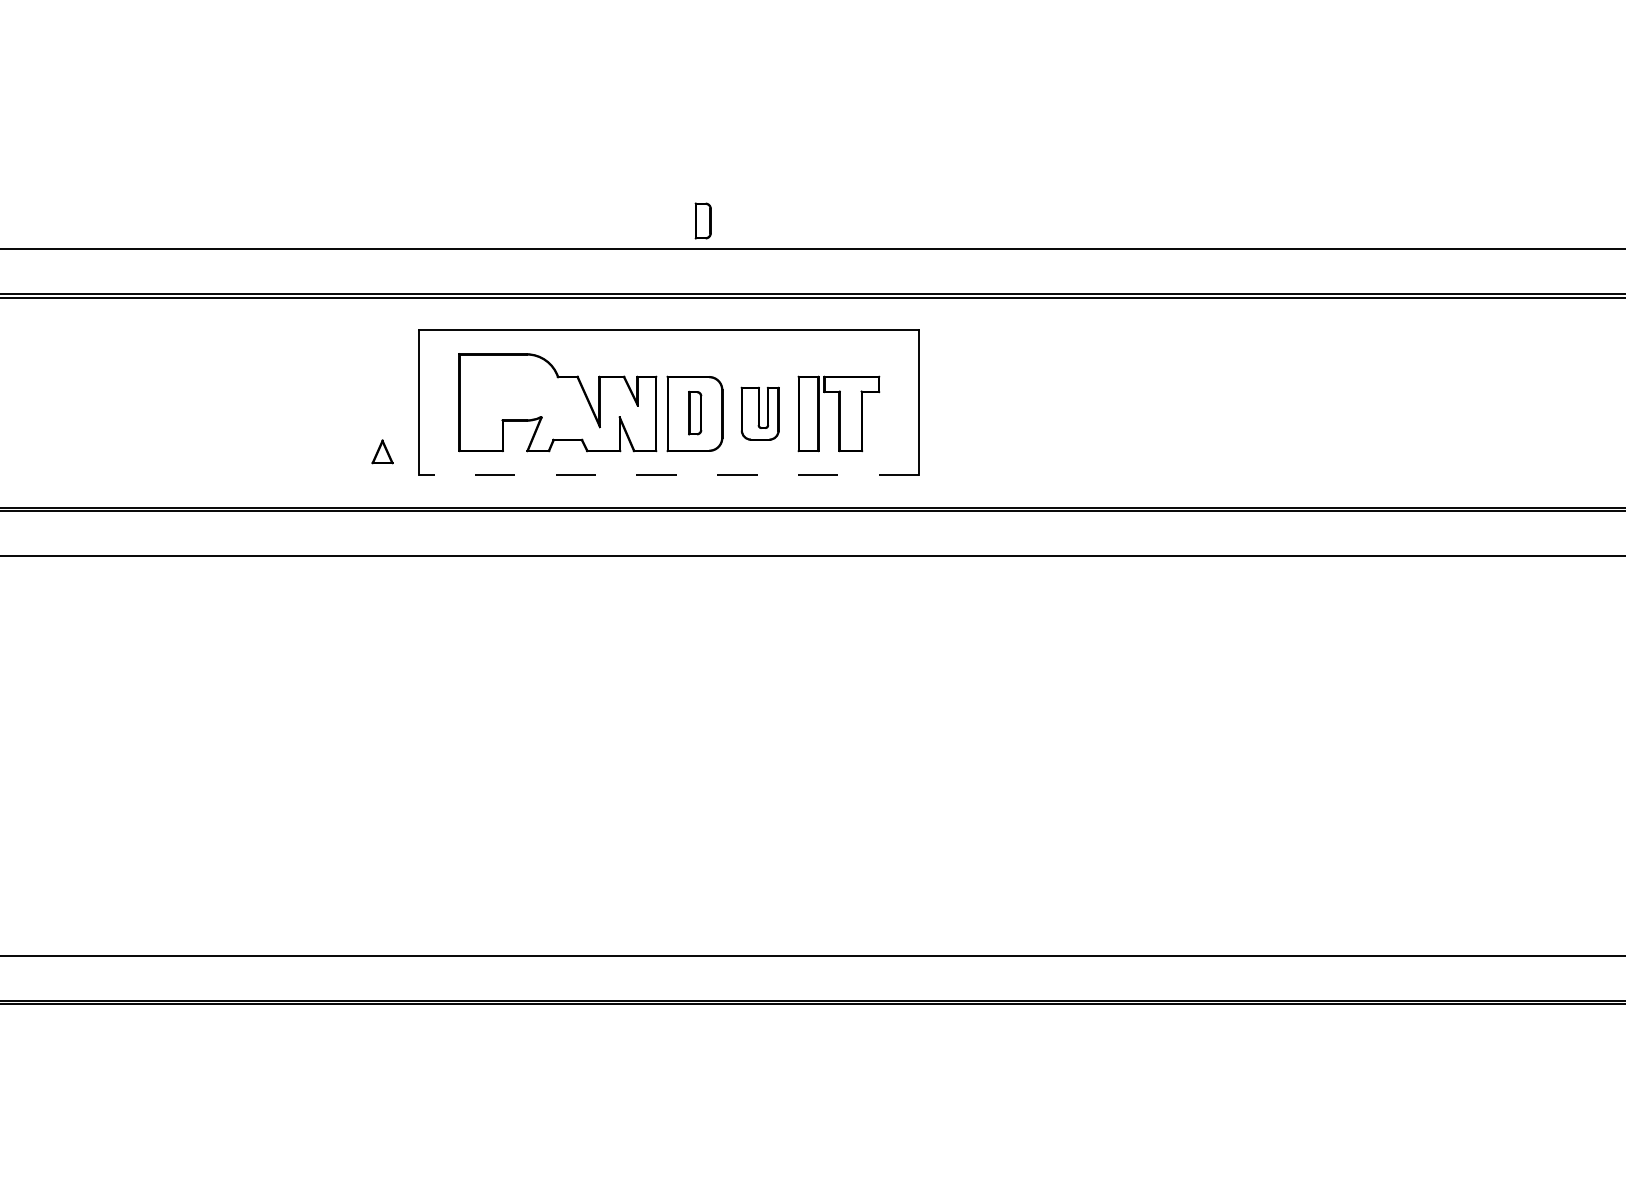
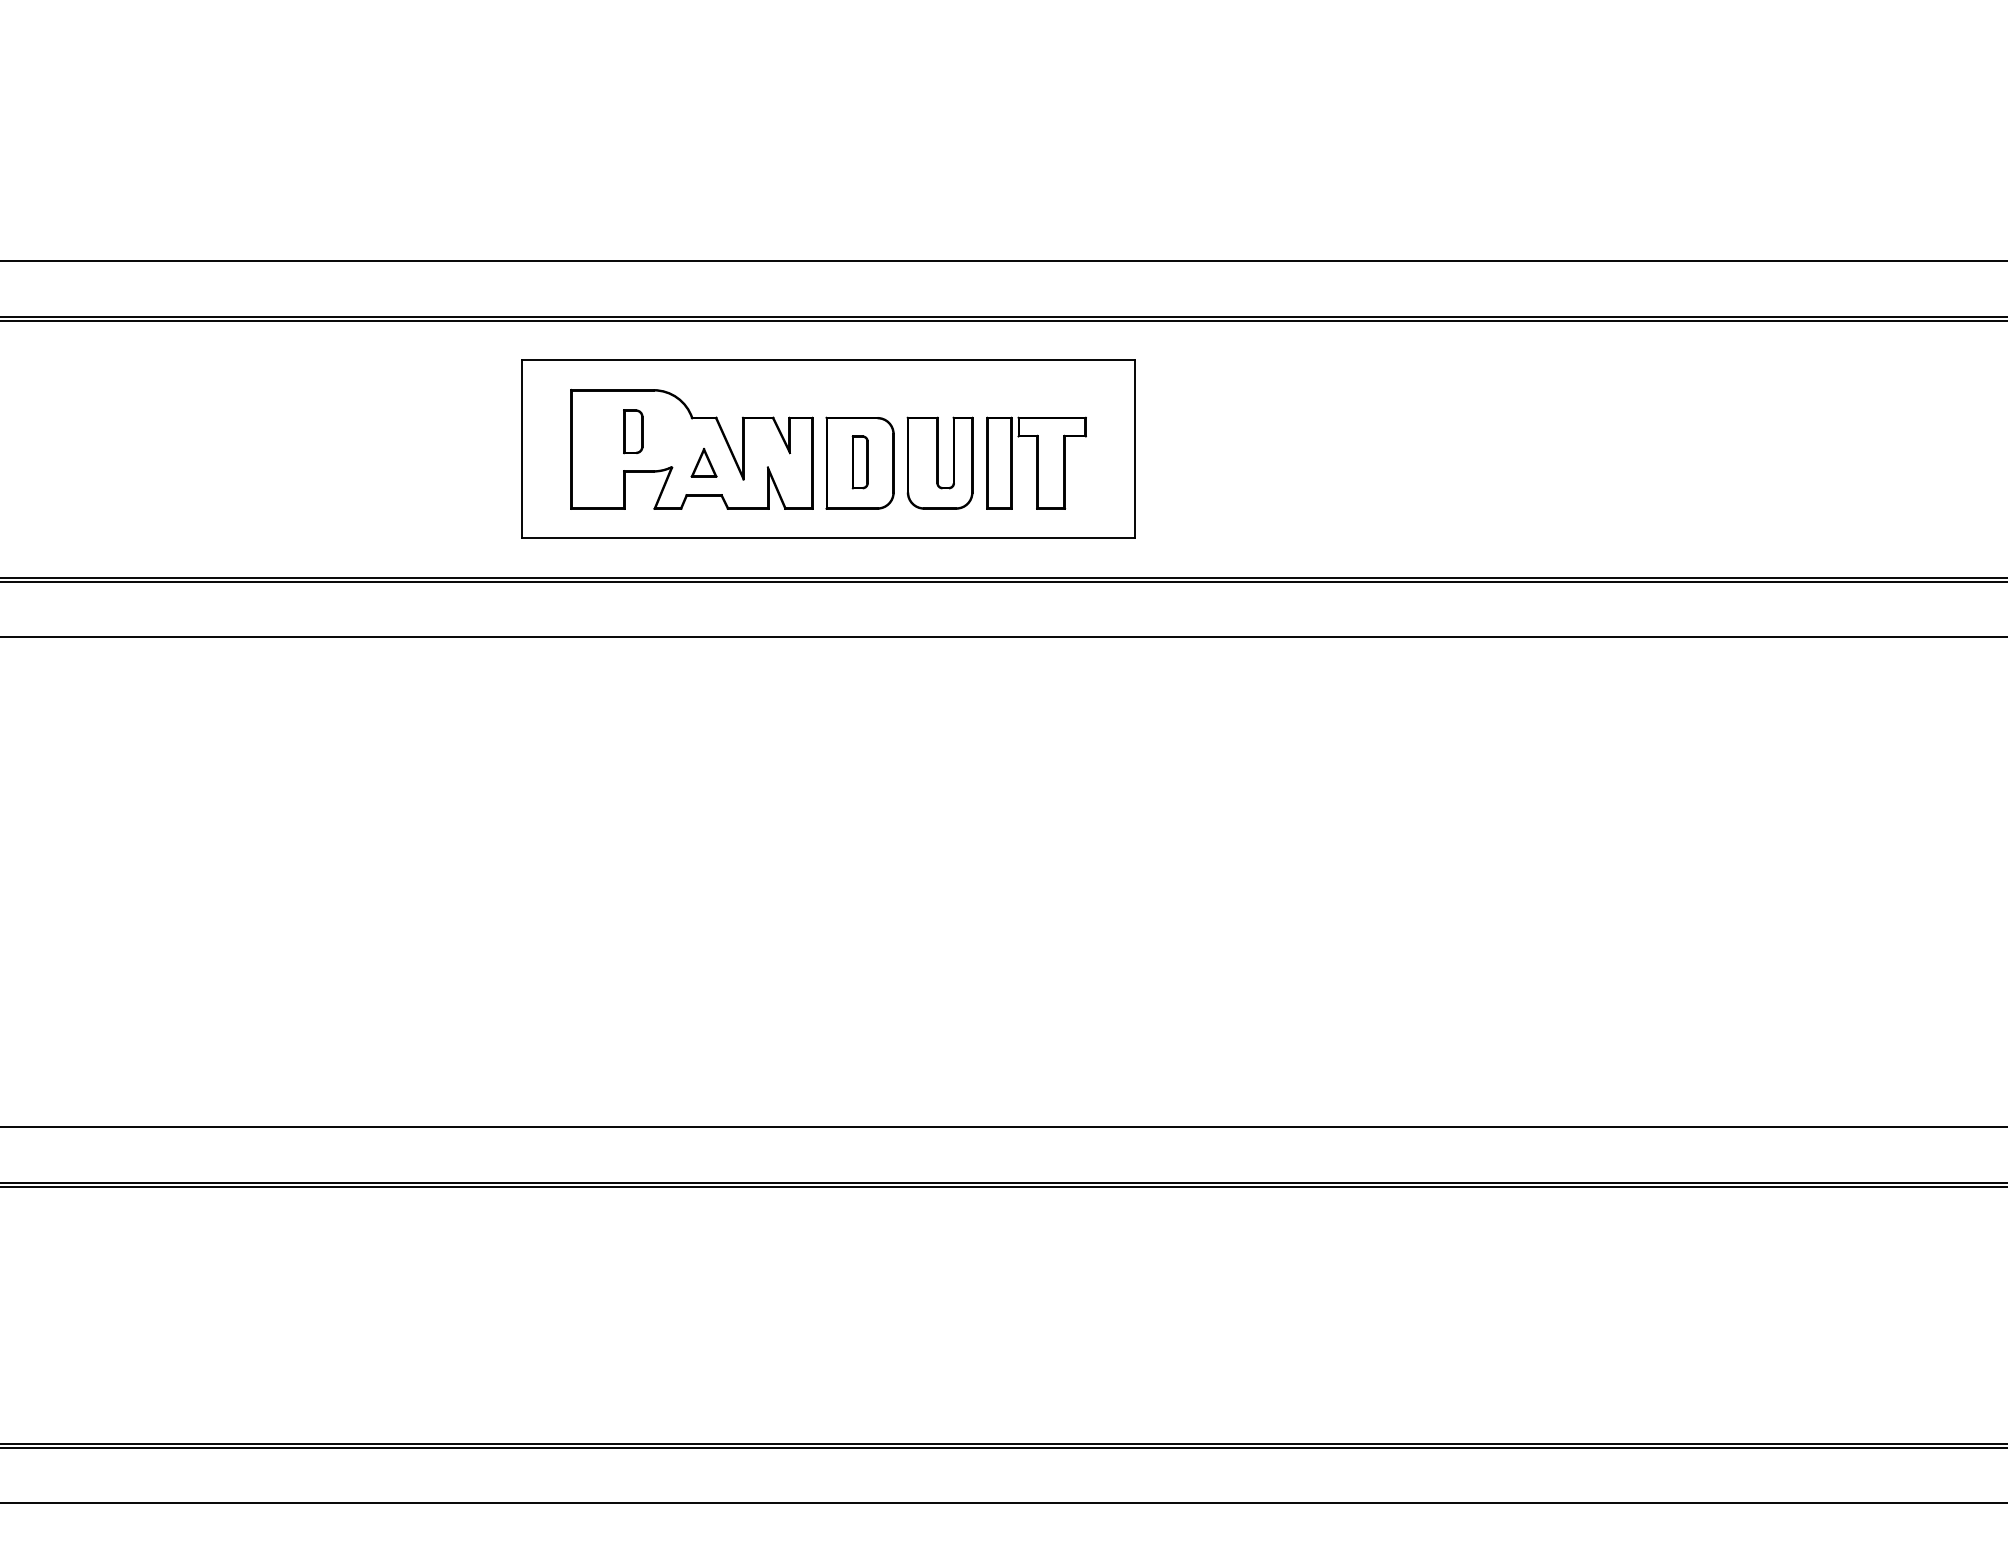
part: (703, 220) -> (633, 431), moved
part: (759, 413) -> (939, 462), size x1.43
part: (382, 451) -> (703, 462), moved
line: (668, 475) -> (827, 538), dashed -> solid

